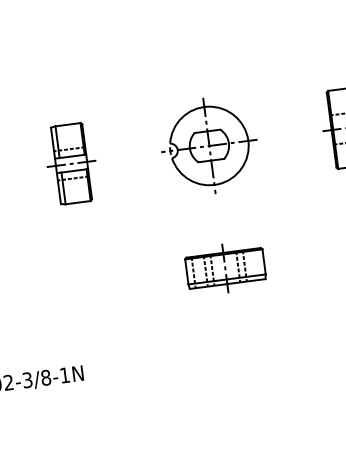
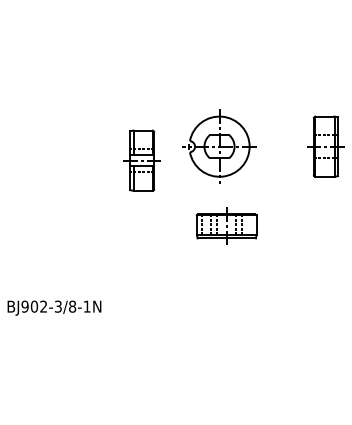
part: (70, 163) -> (141, 160), moved
part: (225, 267) -> (226, 225), moved

